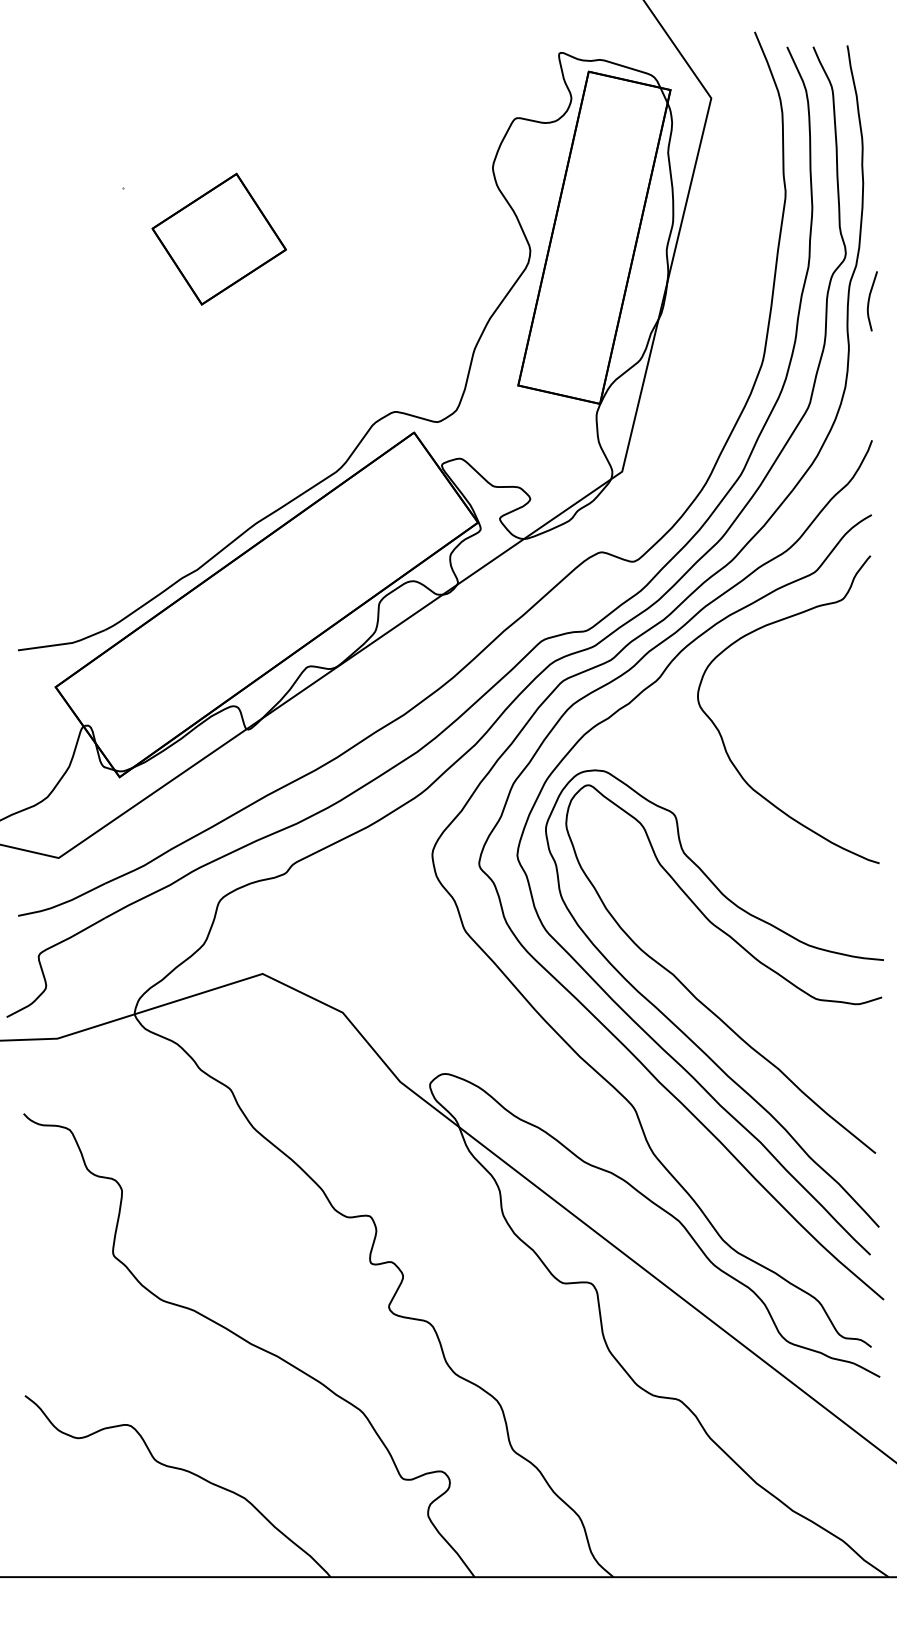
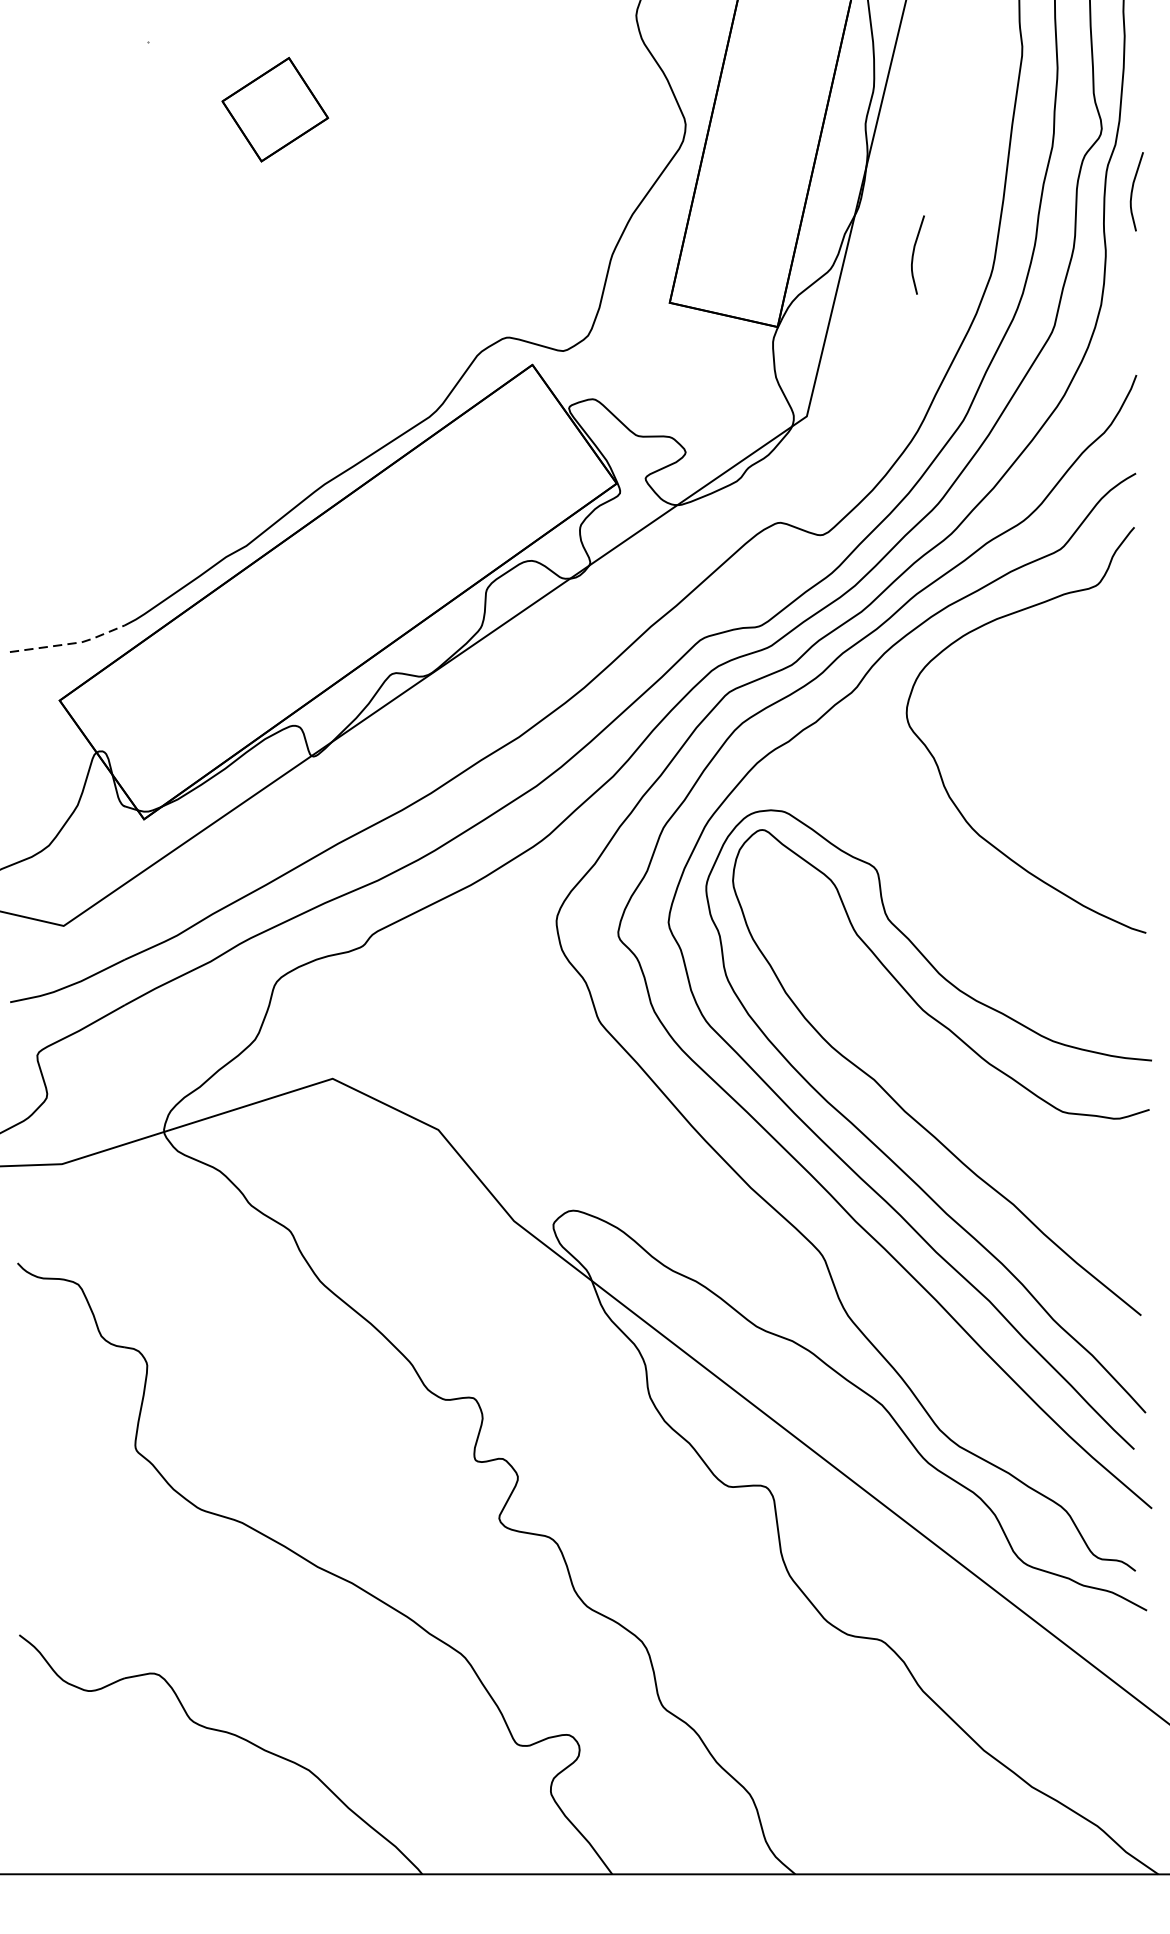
part: (218, 238) -> (274, 108), size x0.6
curve: (703, 349) -> (914, 255), added
line: (63, 644) -> (70, 644), solid -> dashed

